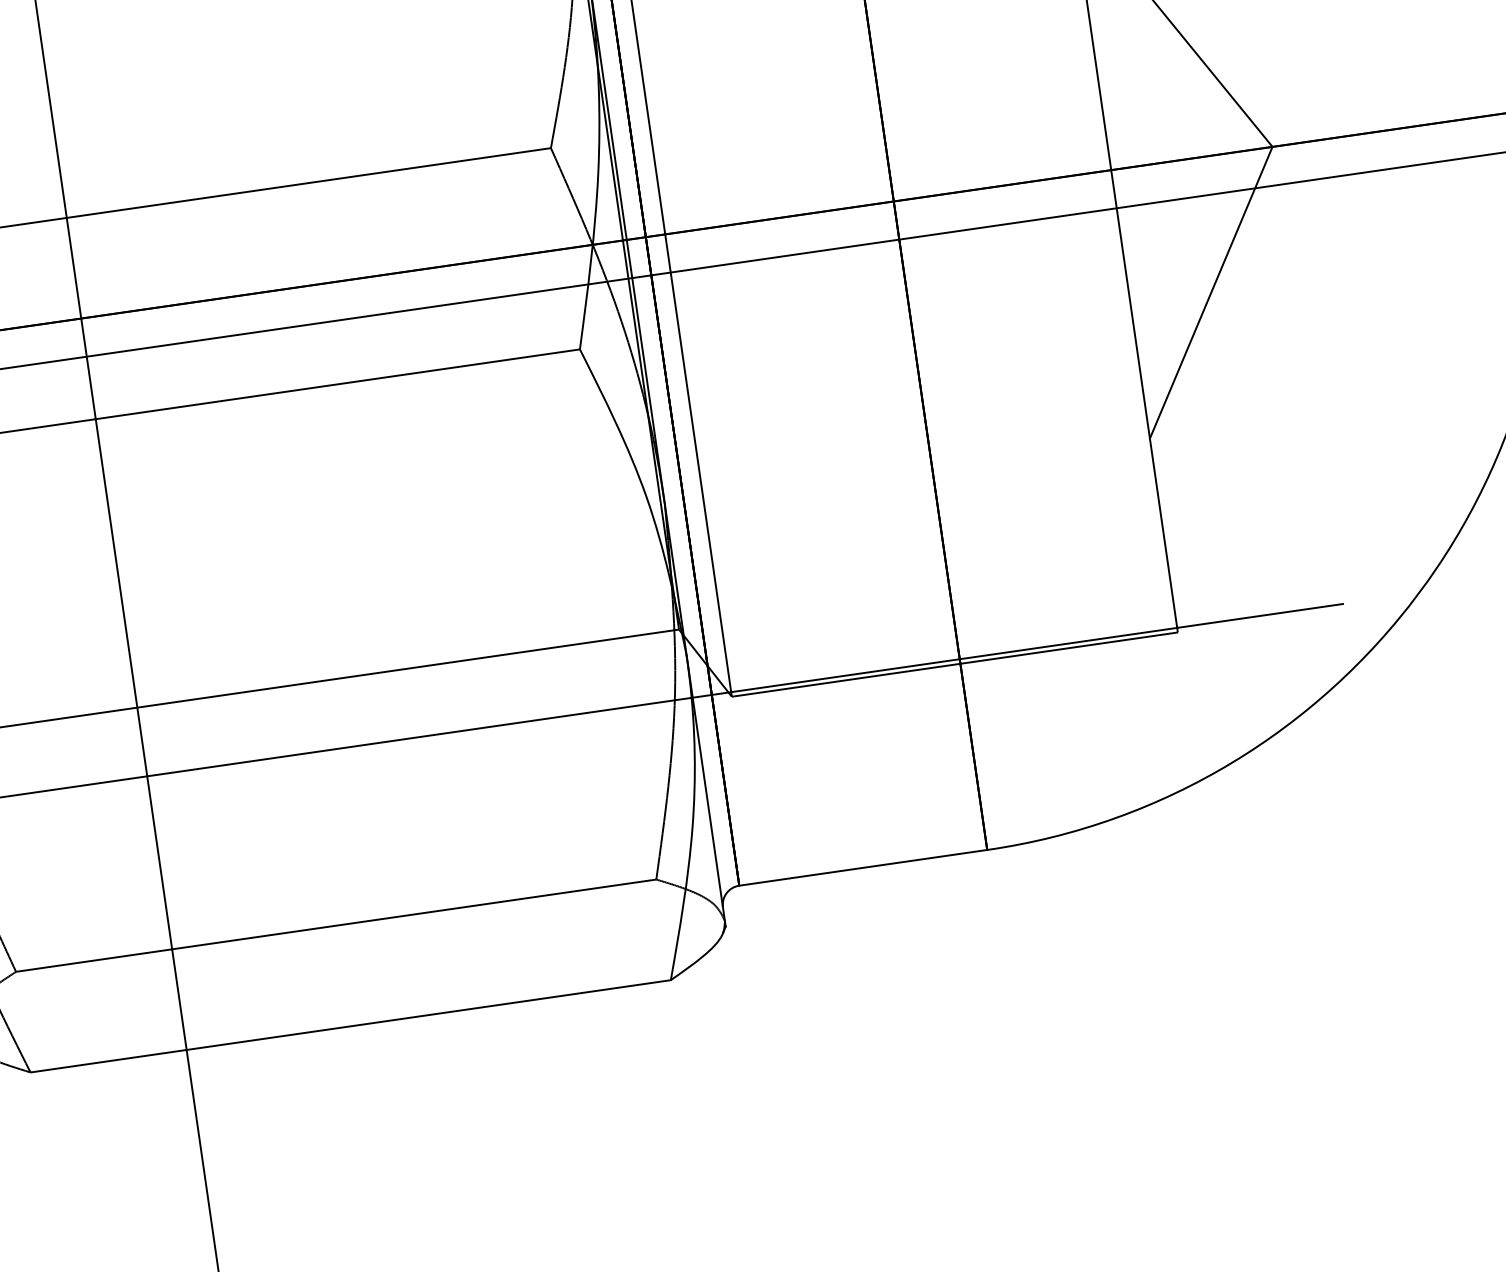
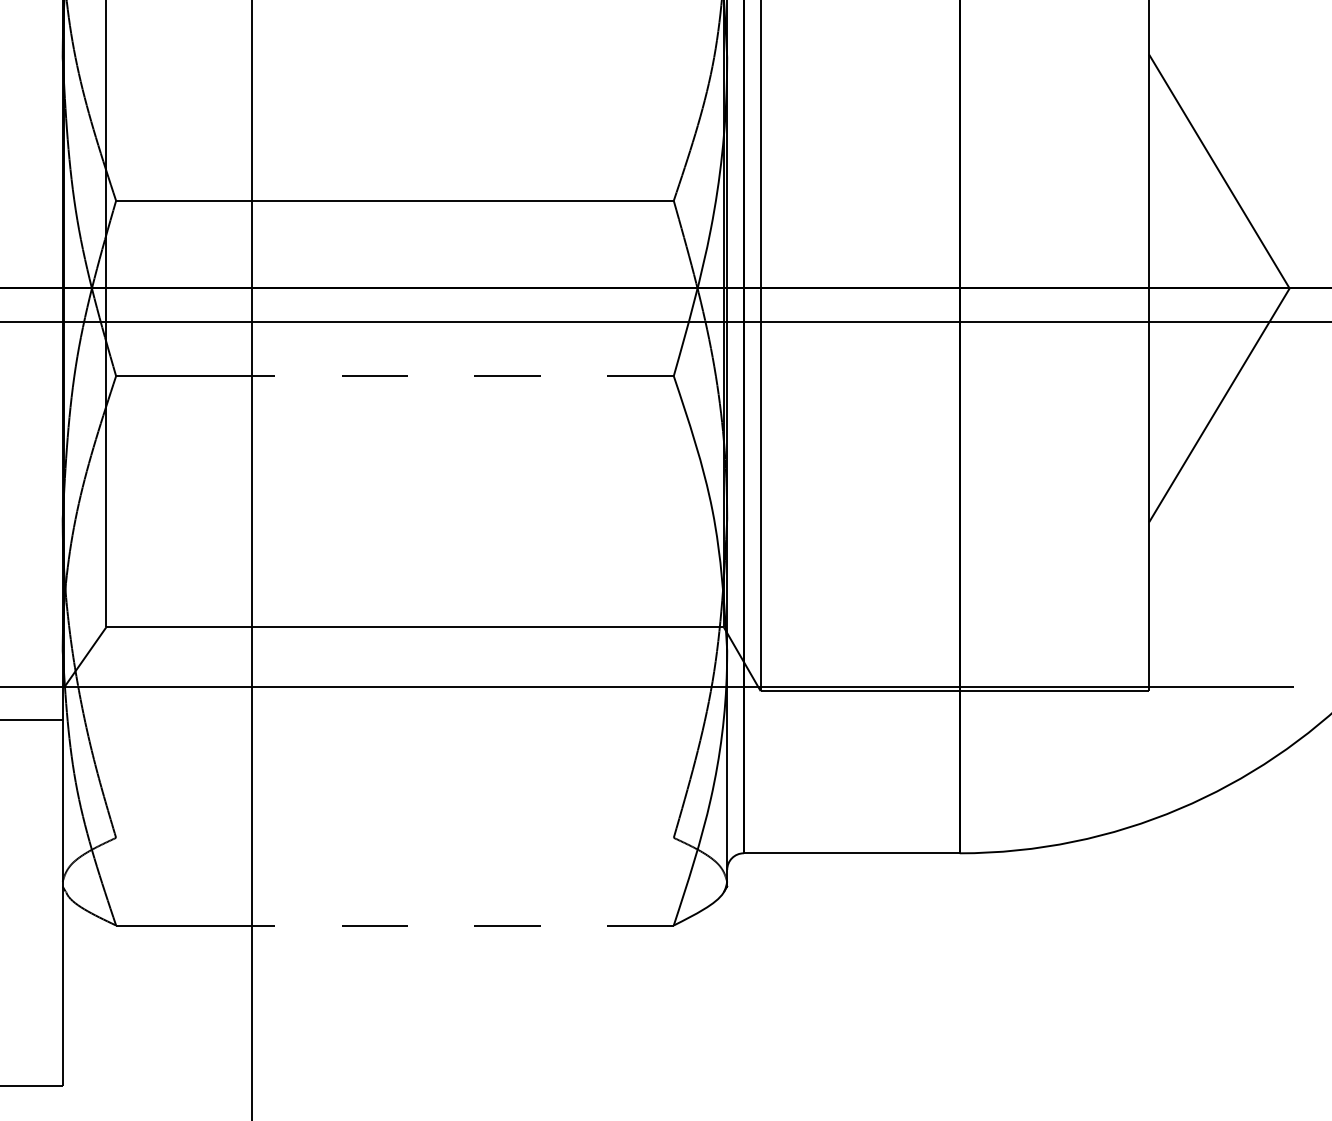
line: (337, 384) -> (462, 376), solid -> dashed
line: (335, 925) -> (394, 837), removed
line: (428, 1015) -> (462, 925), solid -> dashed

